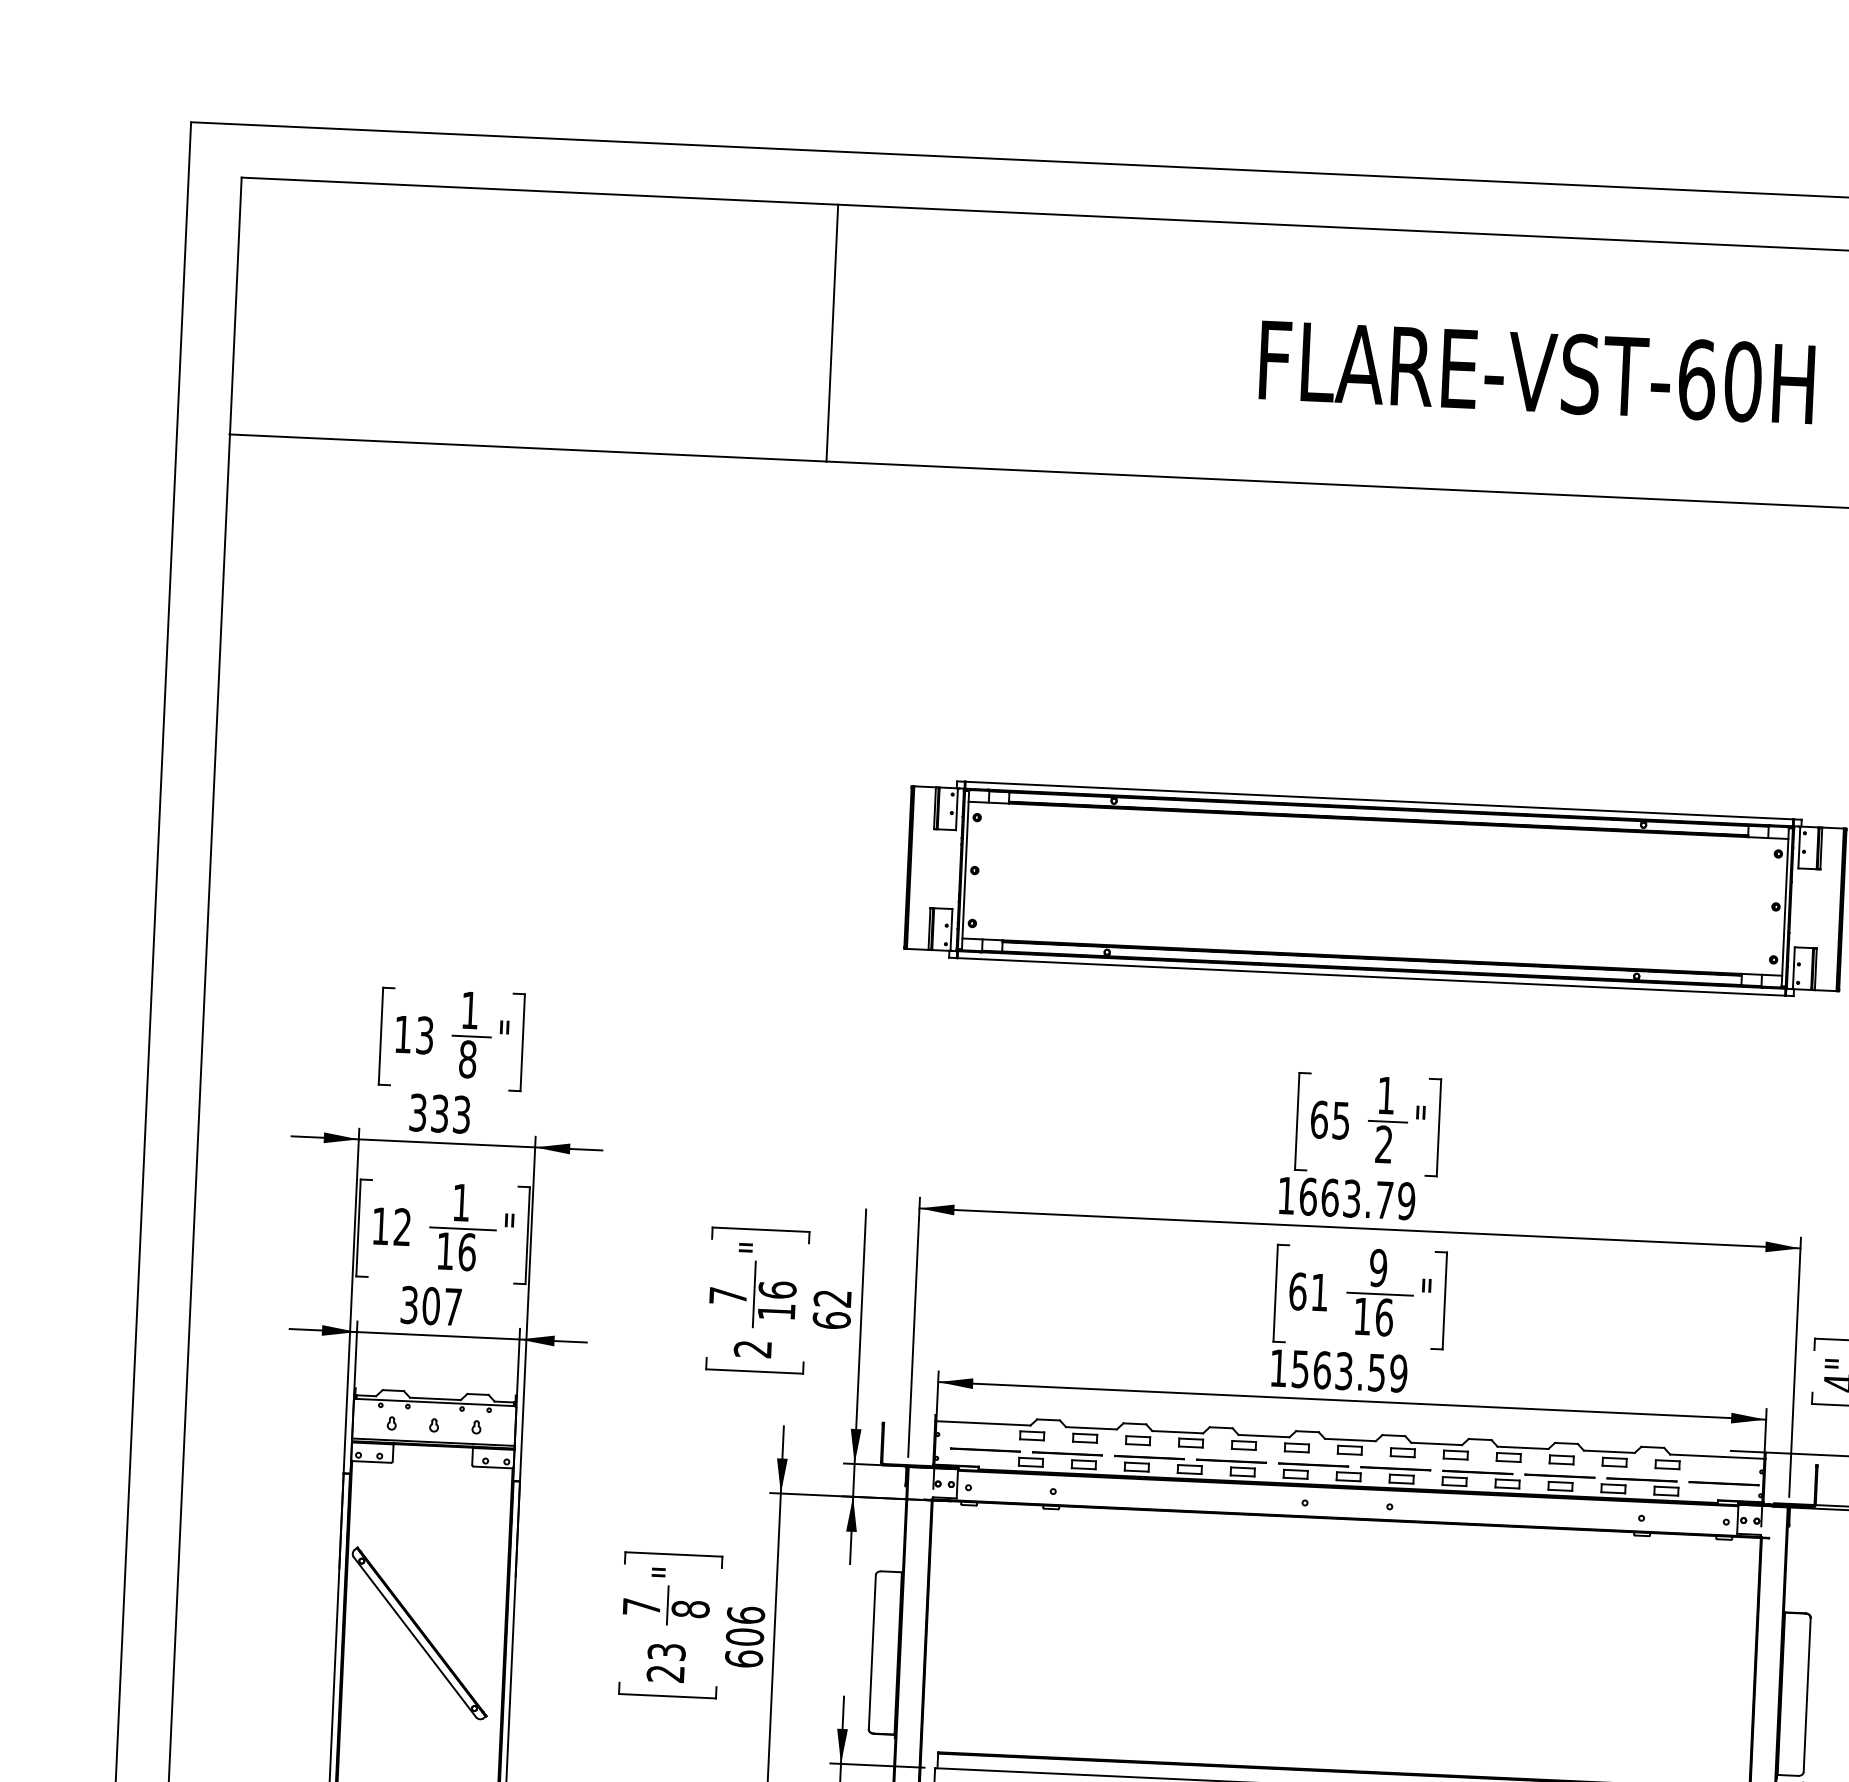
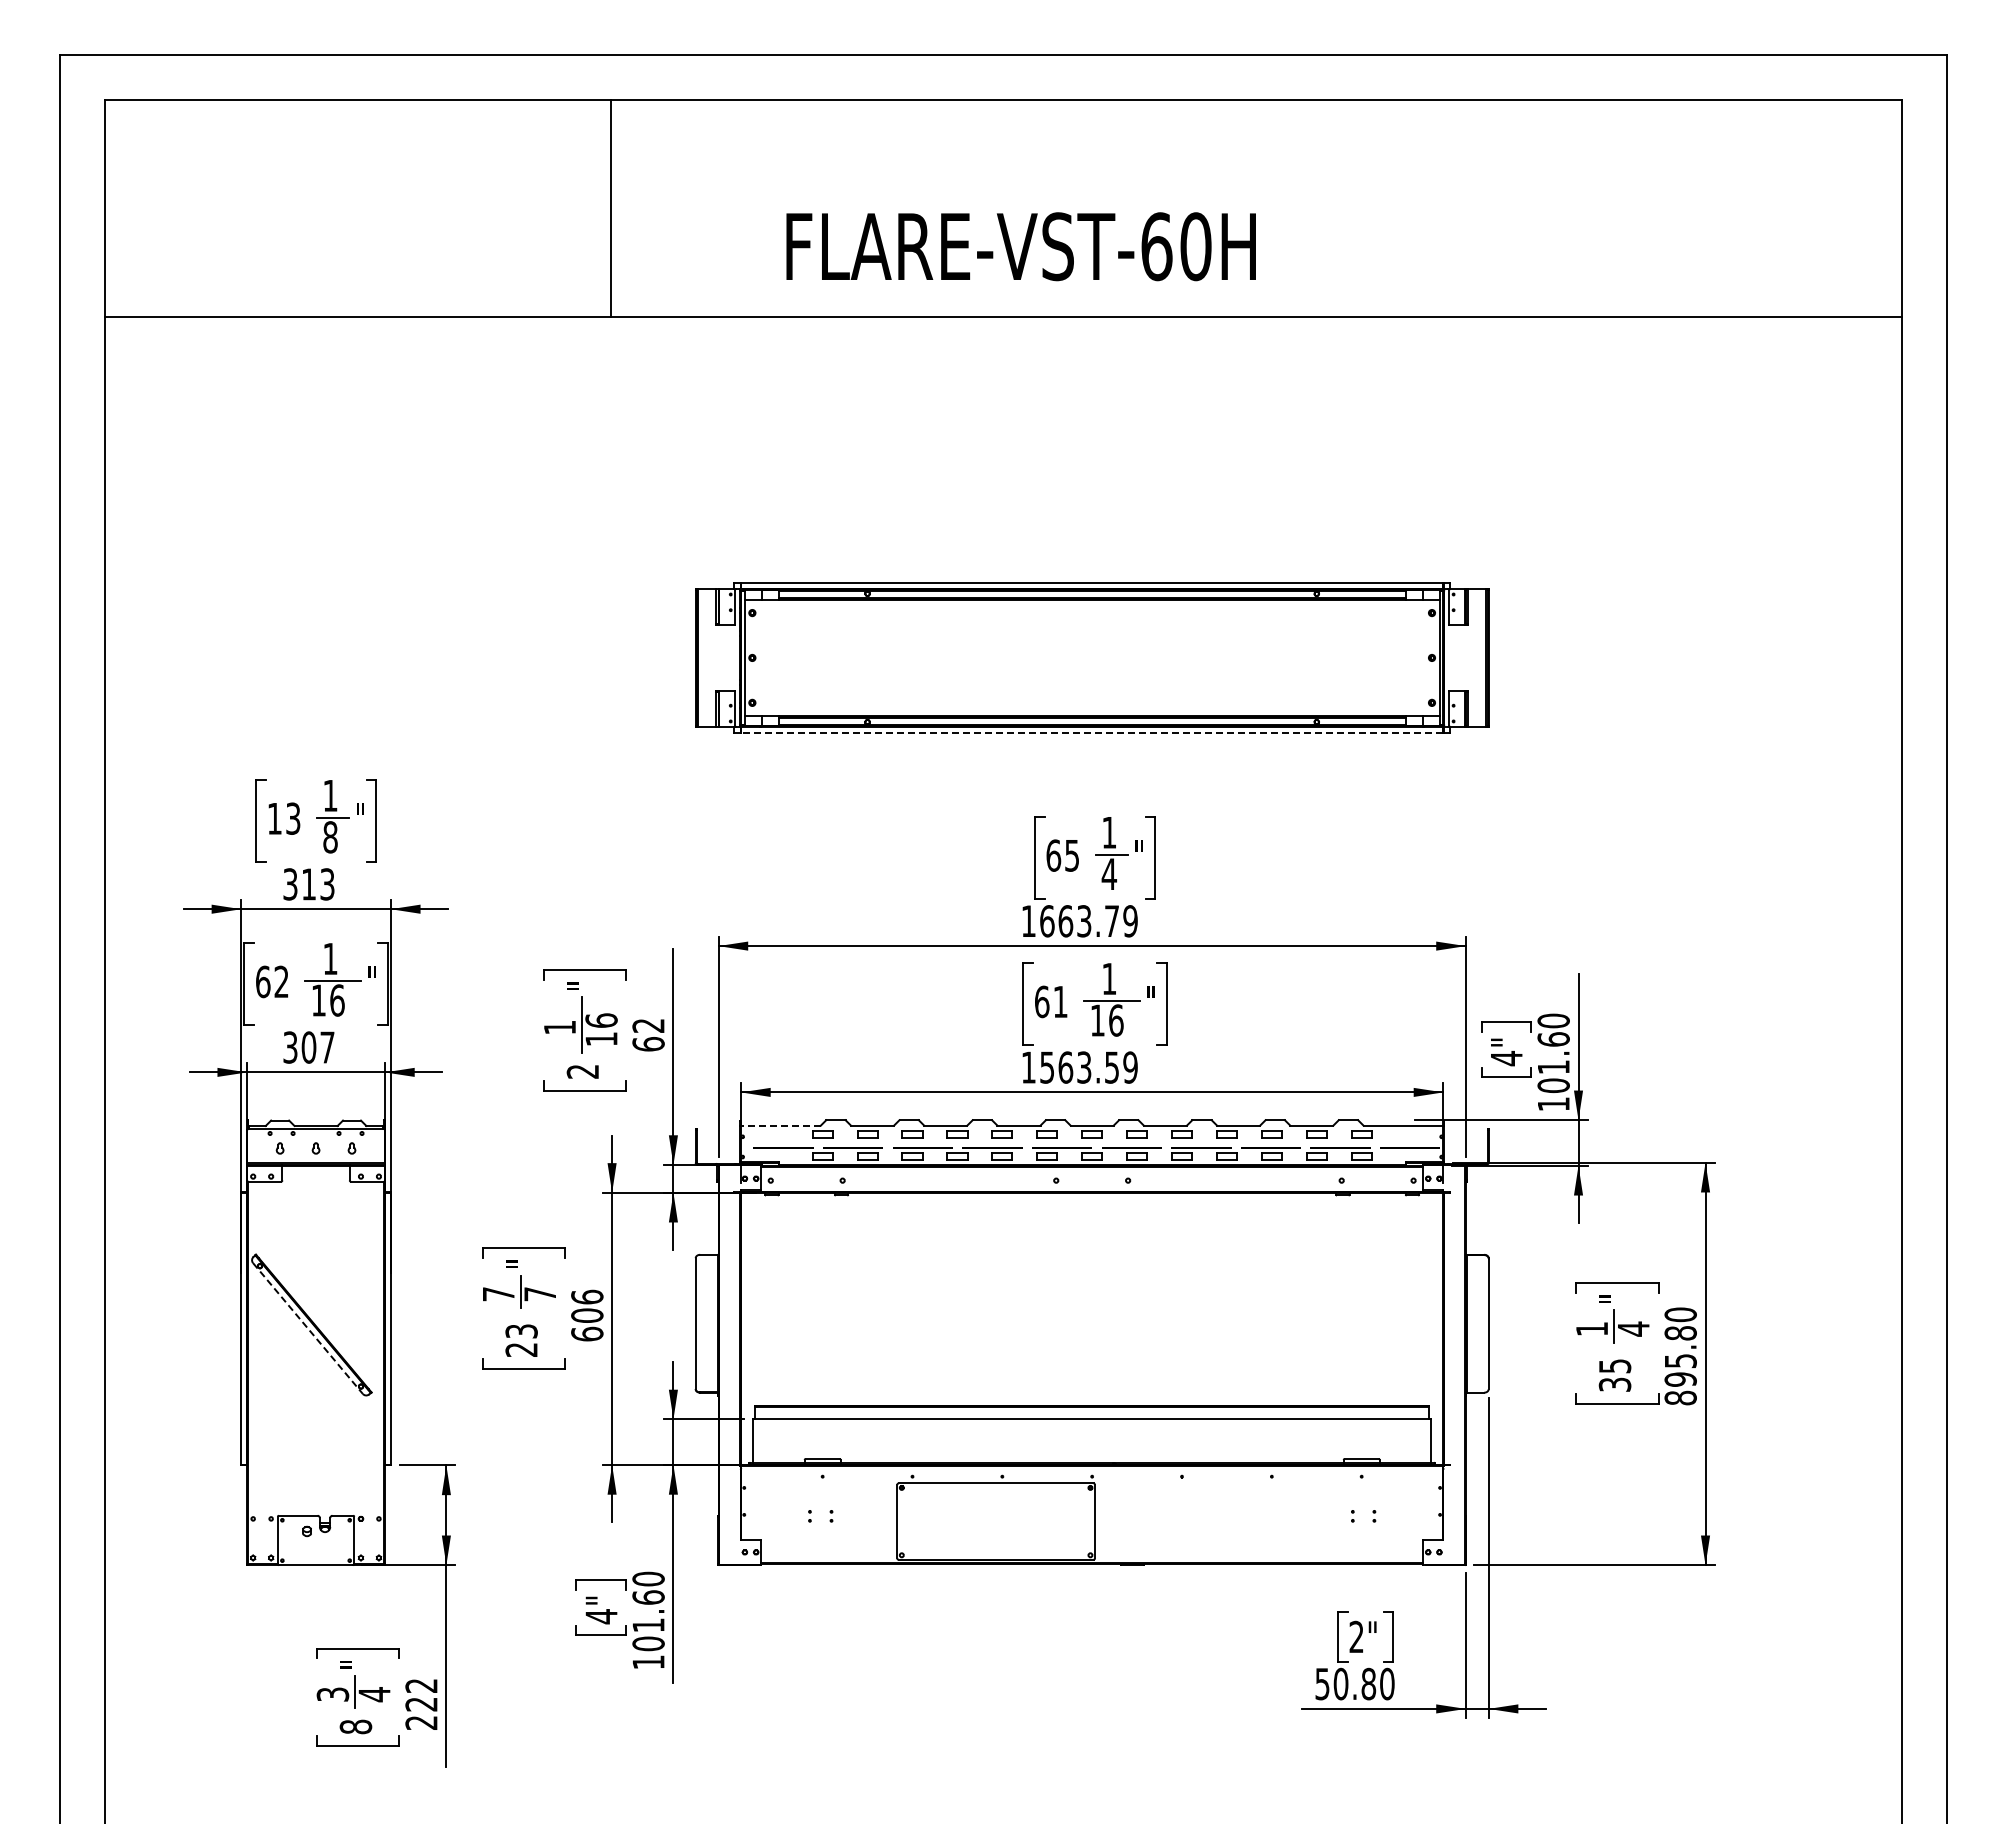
text: (1536, 372) -> (1020, 246), moved
line: (1370, 976) -> (1091, 732), solid -> dashed
text: (439, 1113) -> (308, 884), 333 -> 313
text: (1384, 1143) -> (1109, 873), 2 -> 4
text: (381, 1225) -> (263, 981), 12 -> 62
text: (1378, 1267) -> (1109, 978), 9 -> 1
text: (727, 1295) -> (559, 1027), 7 -> 1
line: (981, 1423) -> (779, 1125), solid -> dashed
text: (690, 1609) -> (540, 1294), 8 -> 7
line: (415, 1637) -> (308, 1328), solid -> dashed

